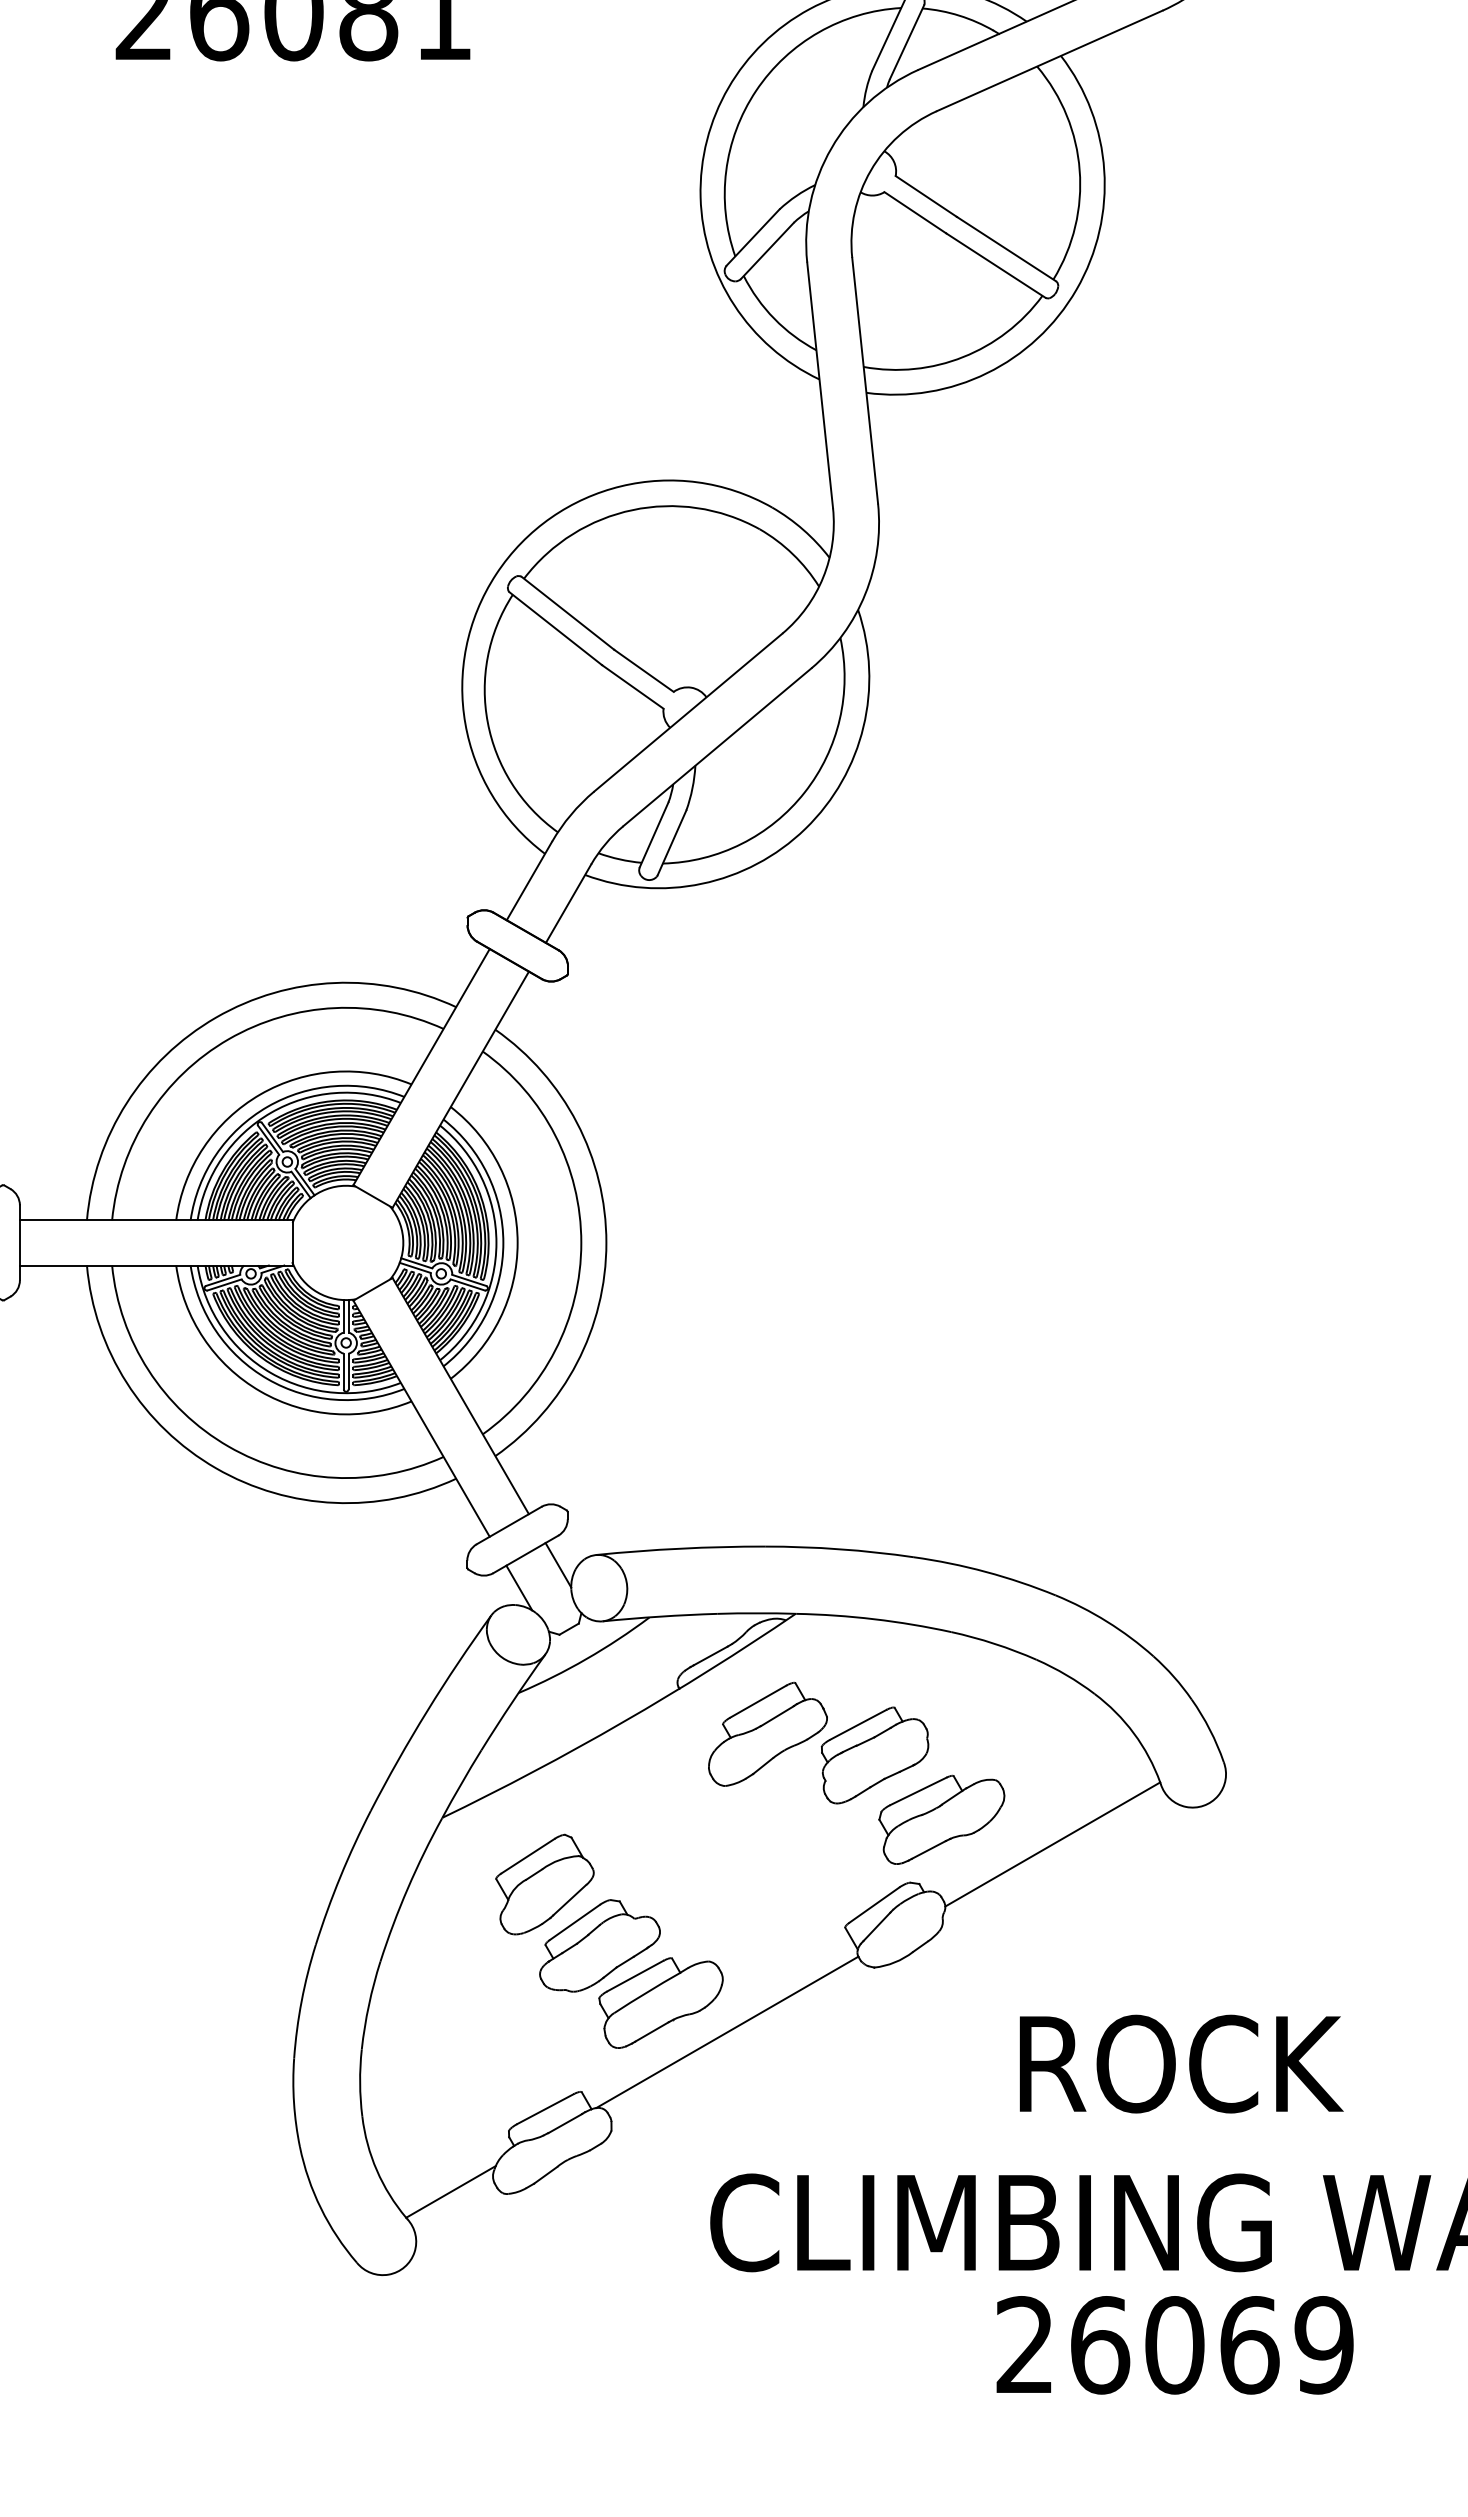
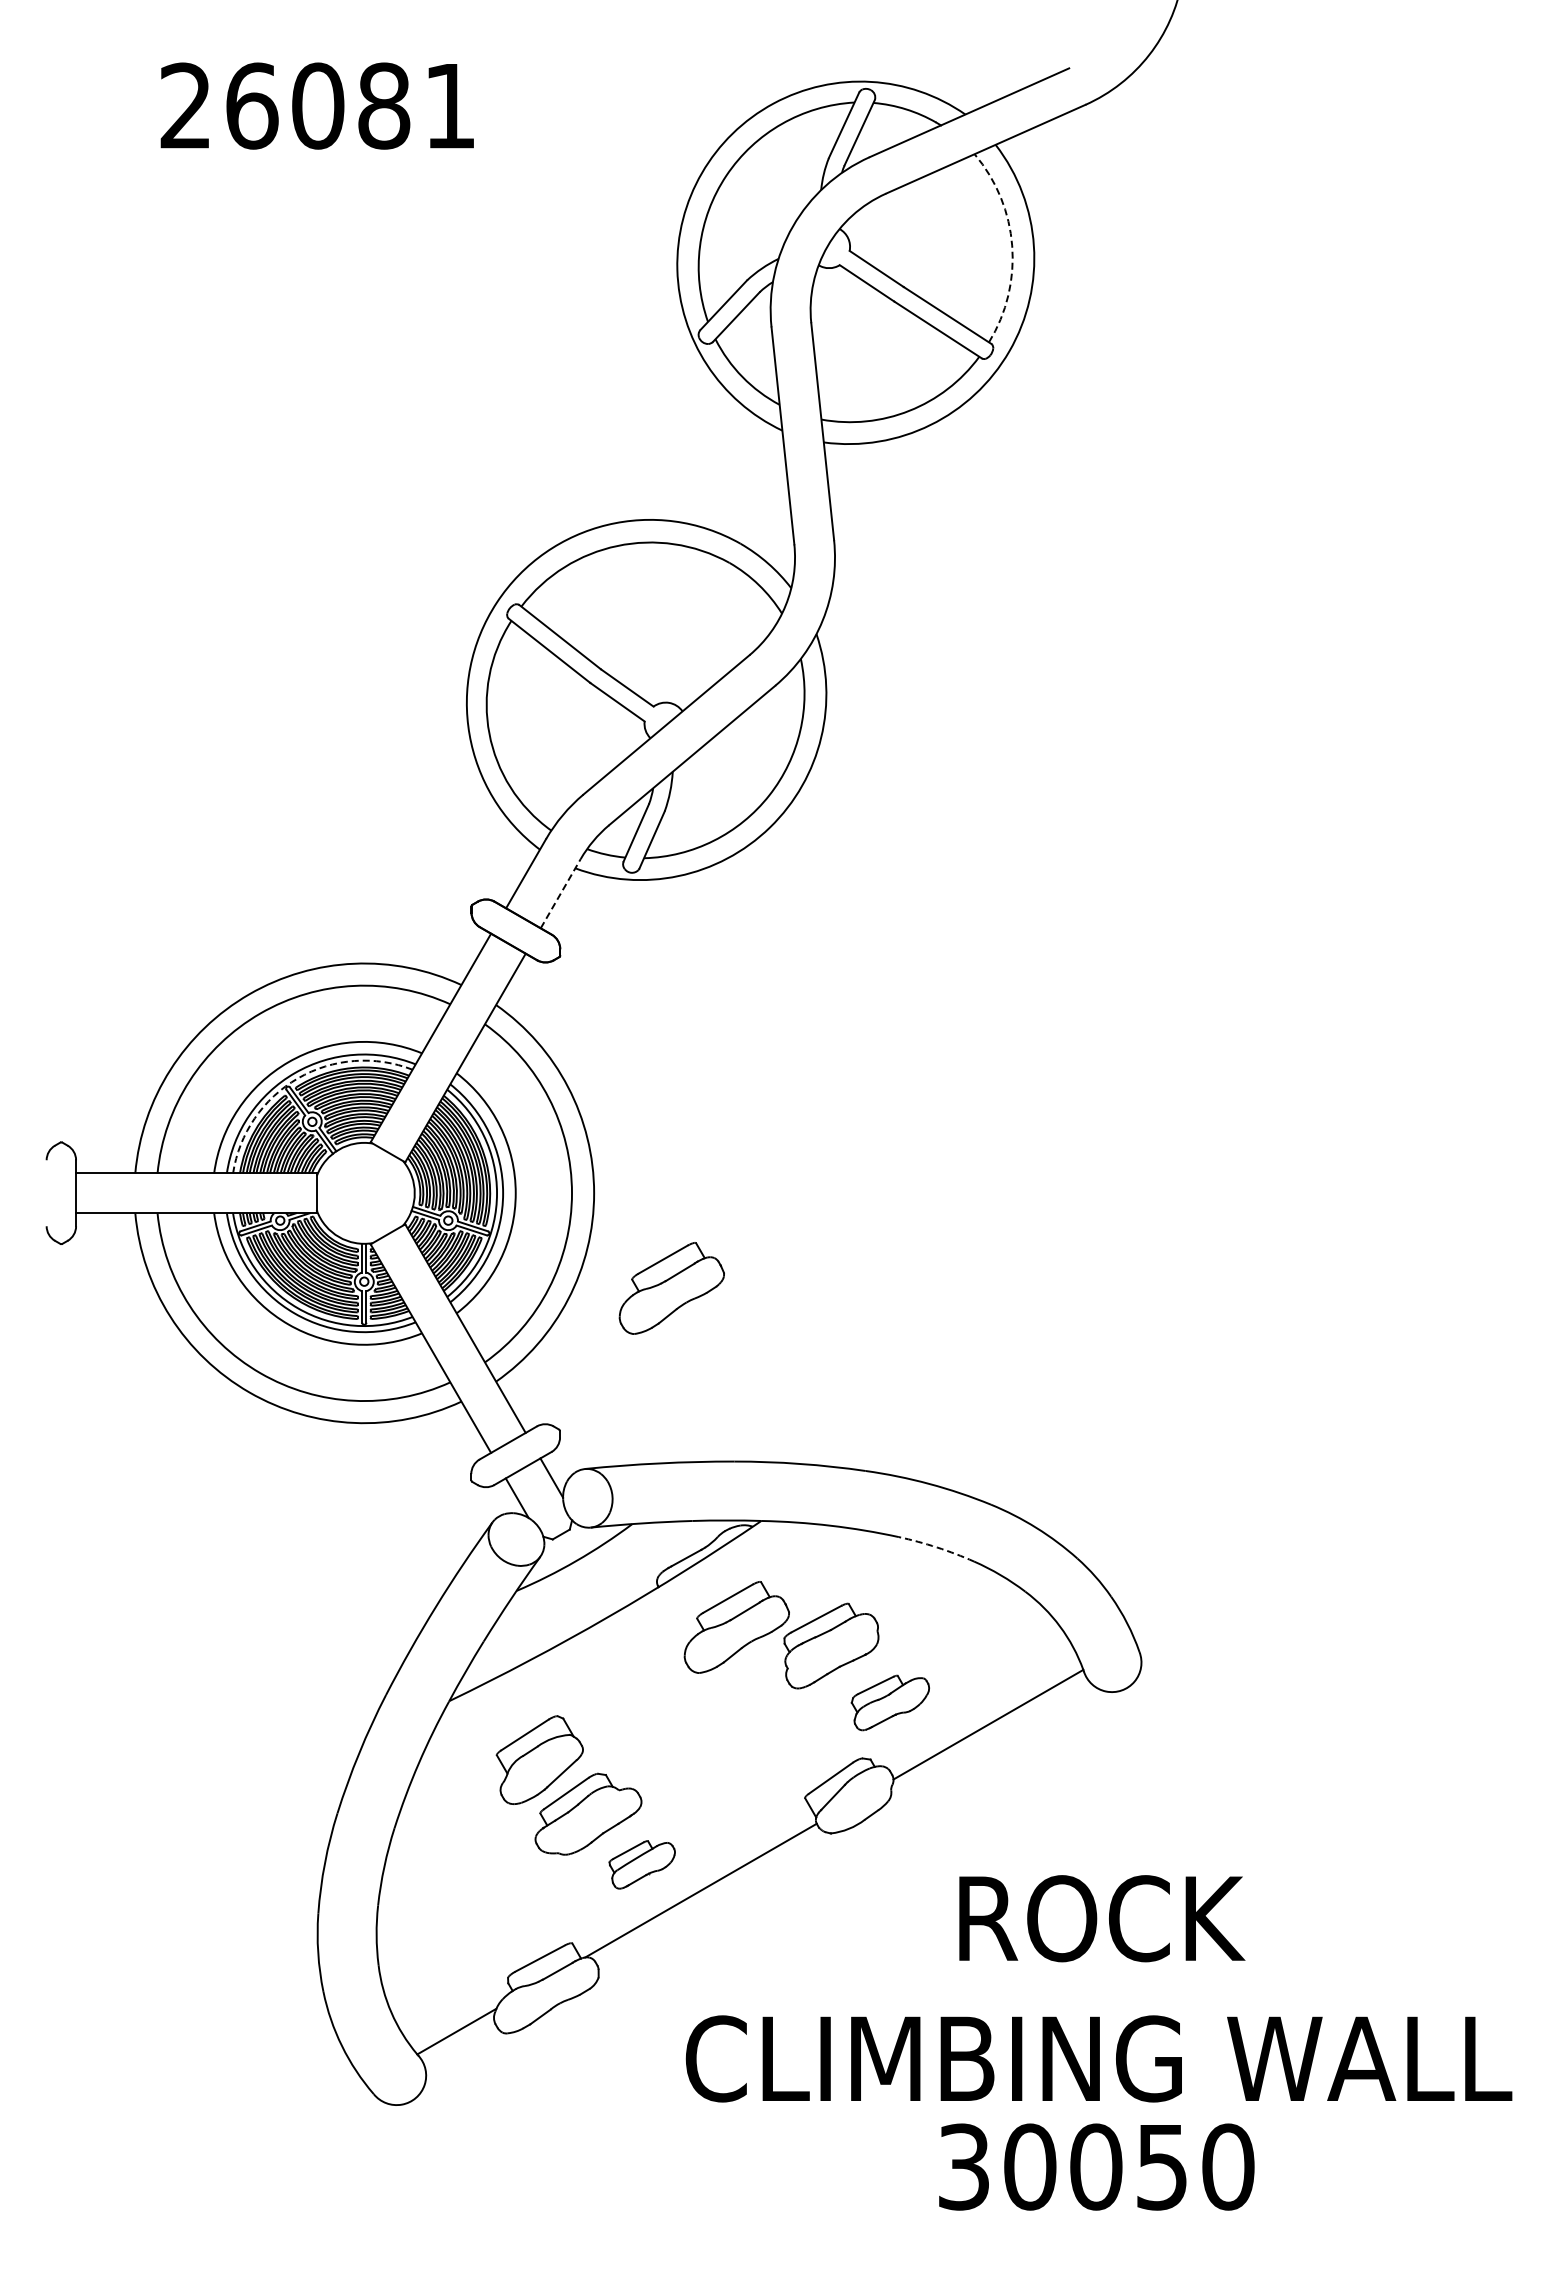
arc: (1080, 169) -> (1012, 245), solid -> dashed
line: (568, 903) -> (560, 893), solid -> dashed
arc: (270, 1112) -> (297, 1078), solid -> dashed
part: (693, 1350) -> (671, 1288), added
arc: (995, 1643) -> (937, 1547), solid -> dashed
part: (941, 1819) -> (890, 1702), size x0.7
part: (660, 2002) -> (641, 1864), size x0.6
text: (1175, 2344) -> (1096, 2166), 26069 -> 30050

